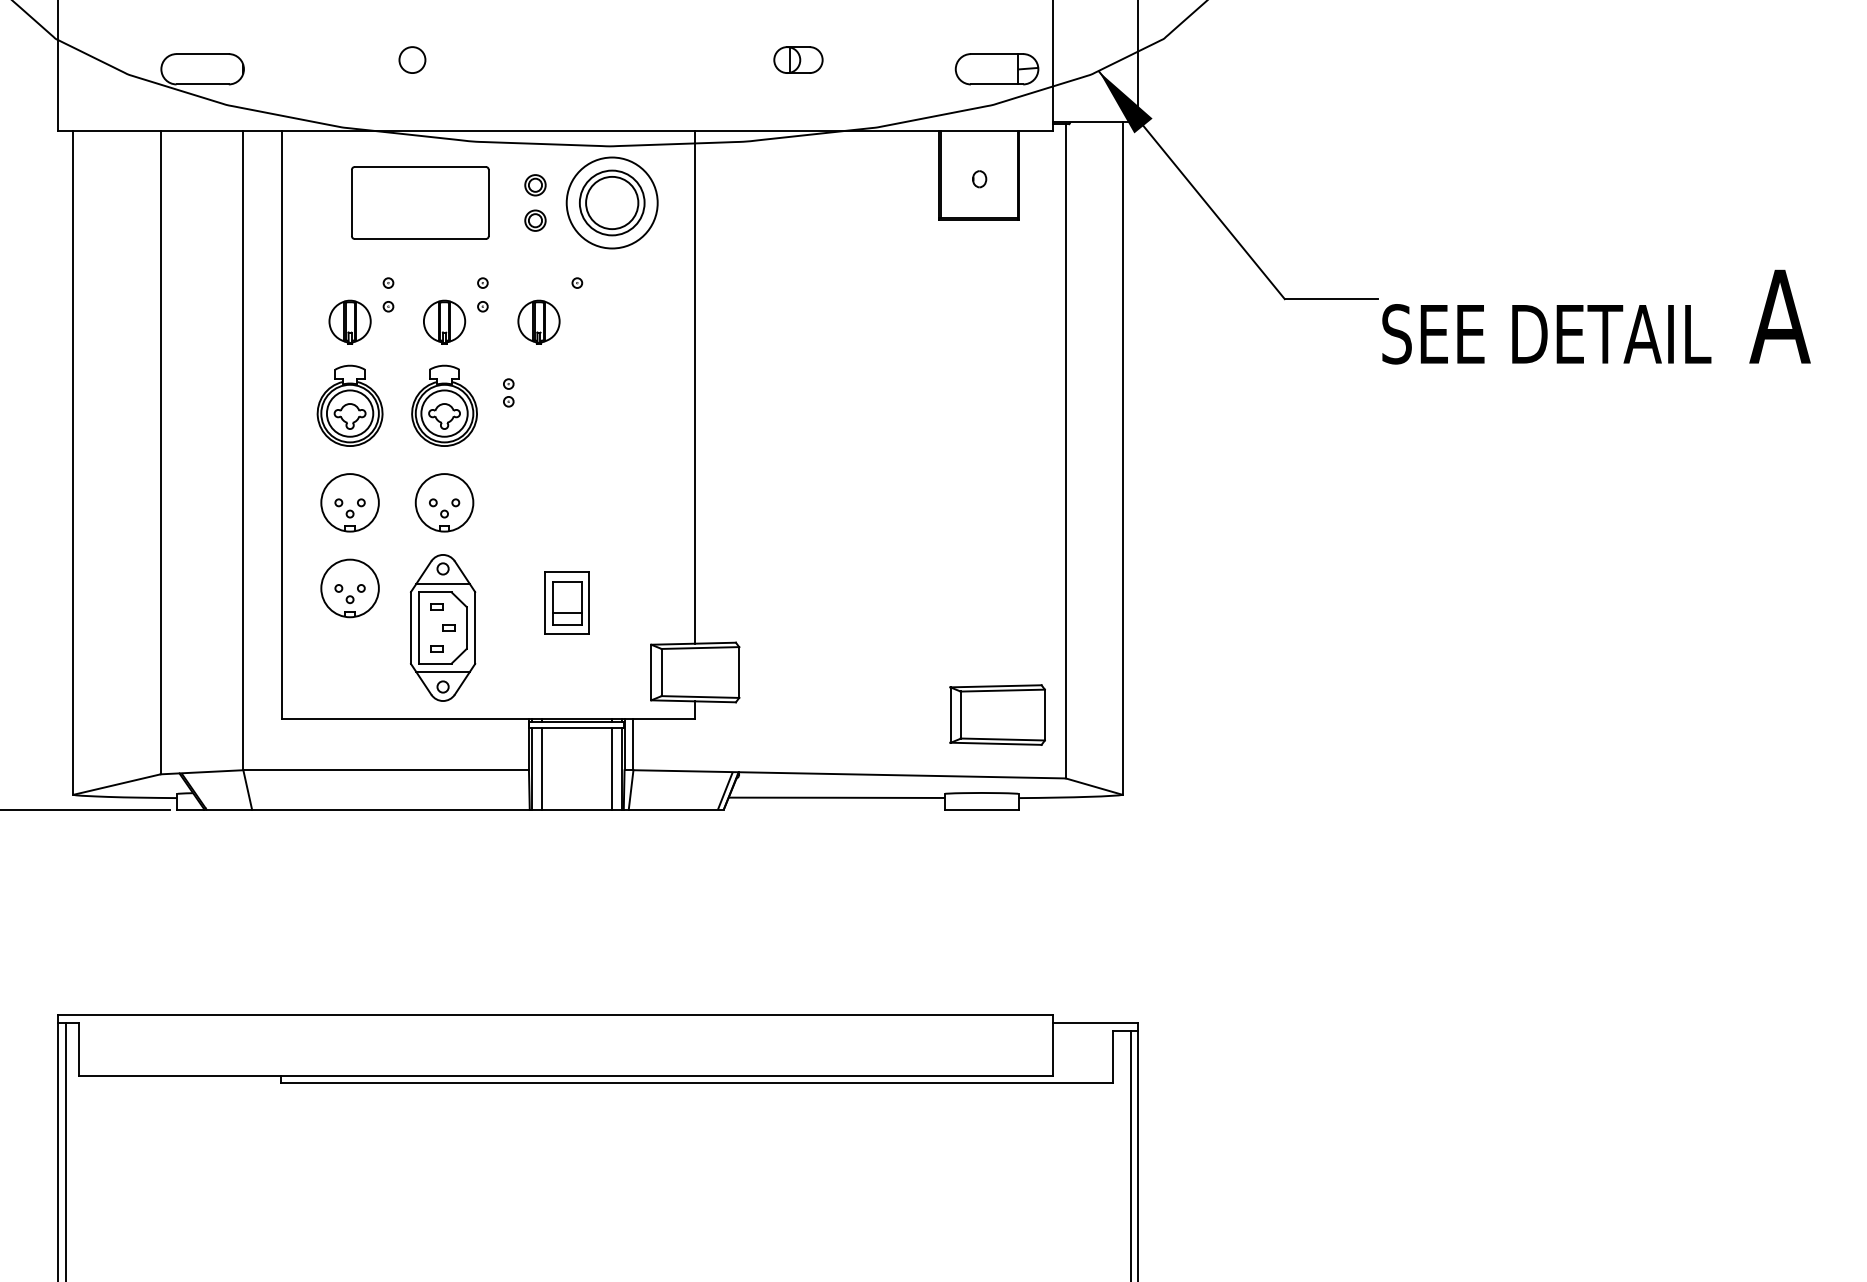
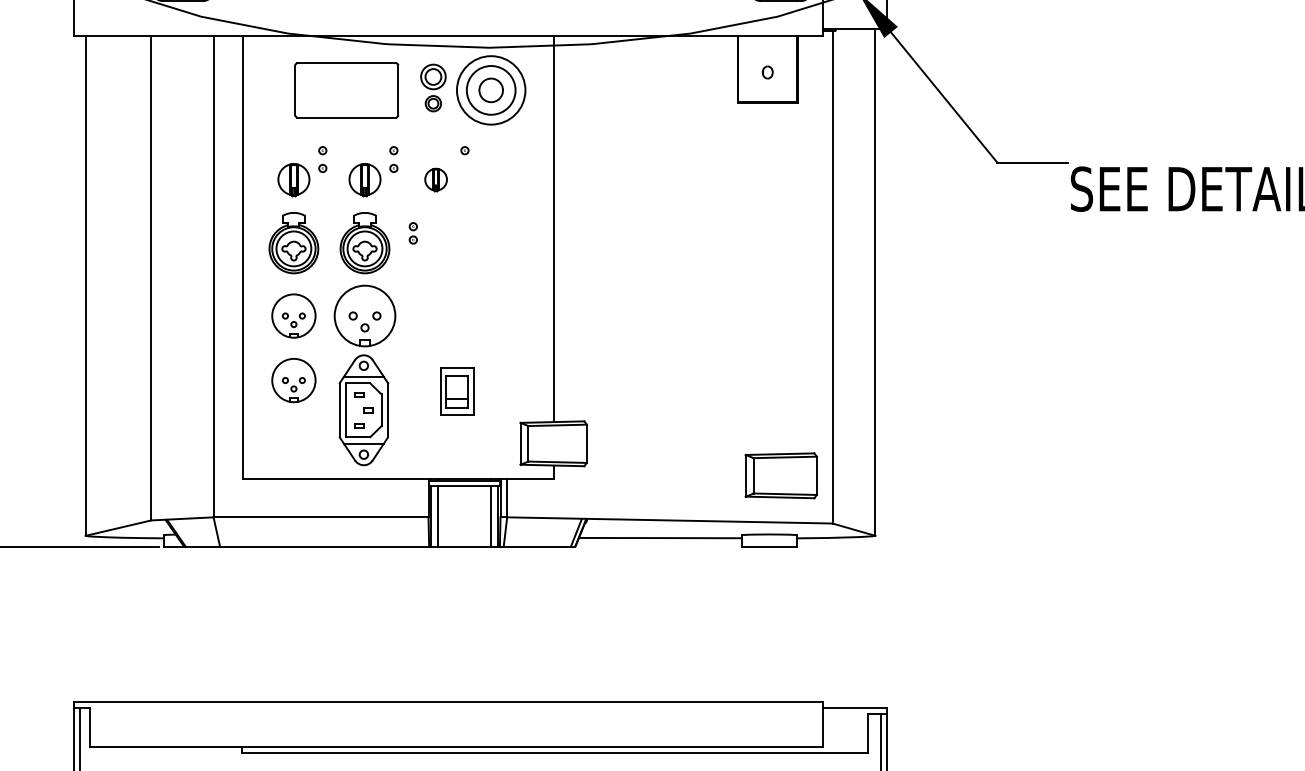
part: (535, 185) -> (433, 77), size x1.6
circle: (612, 202) -> (491, 90), size x0.6
part: (538, 321) -> (435, 179), size x0.7
part: (444, 502) -> (364, 315), size x1.4

